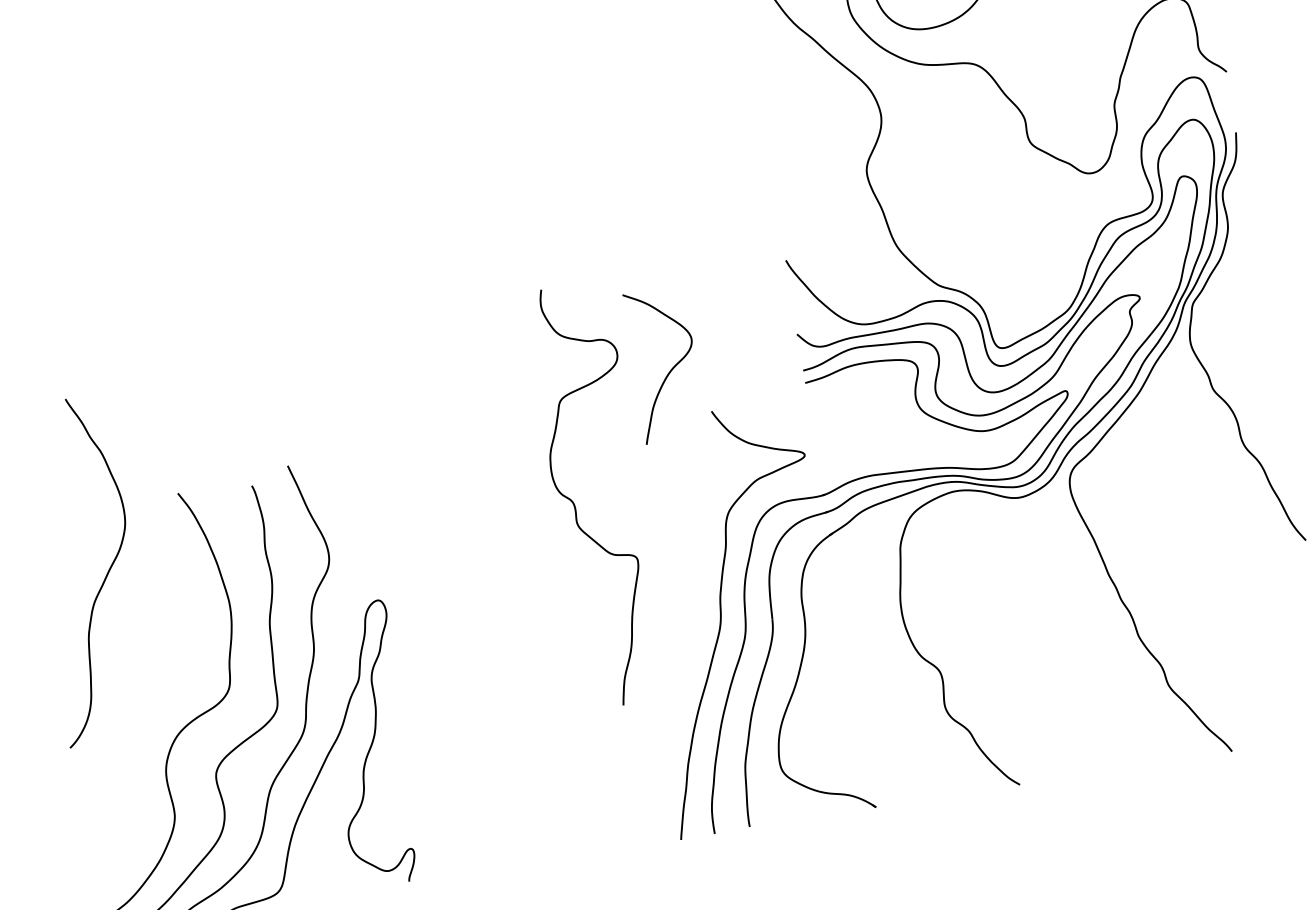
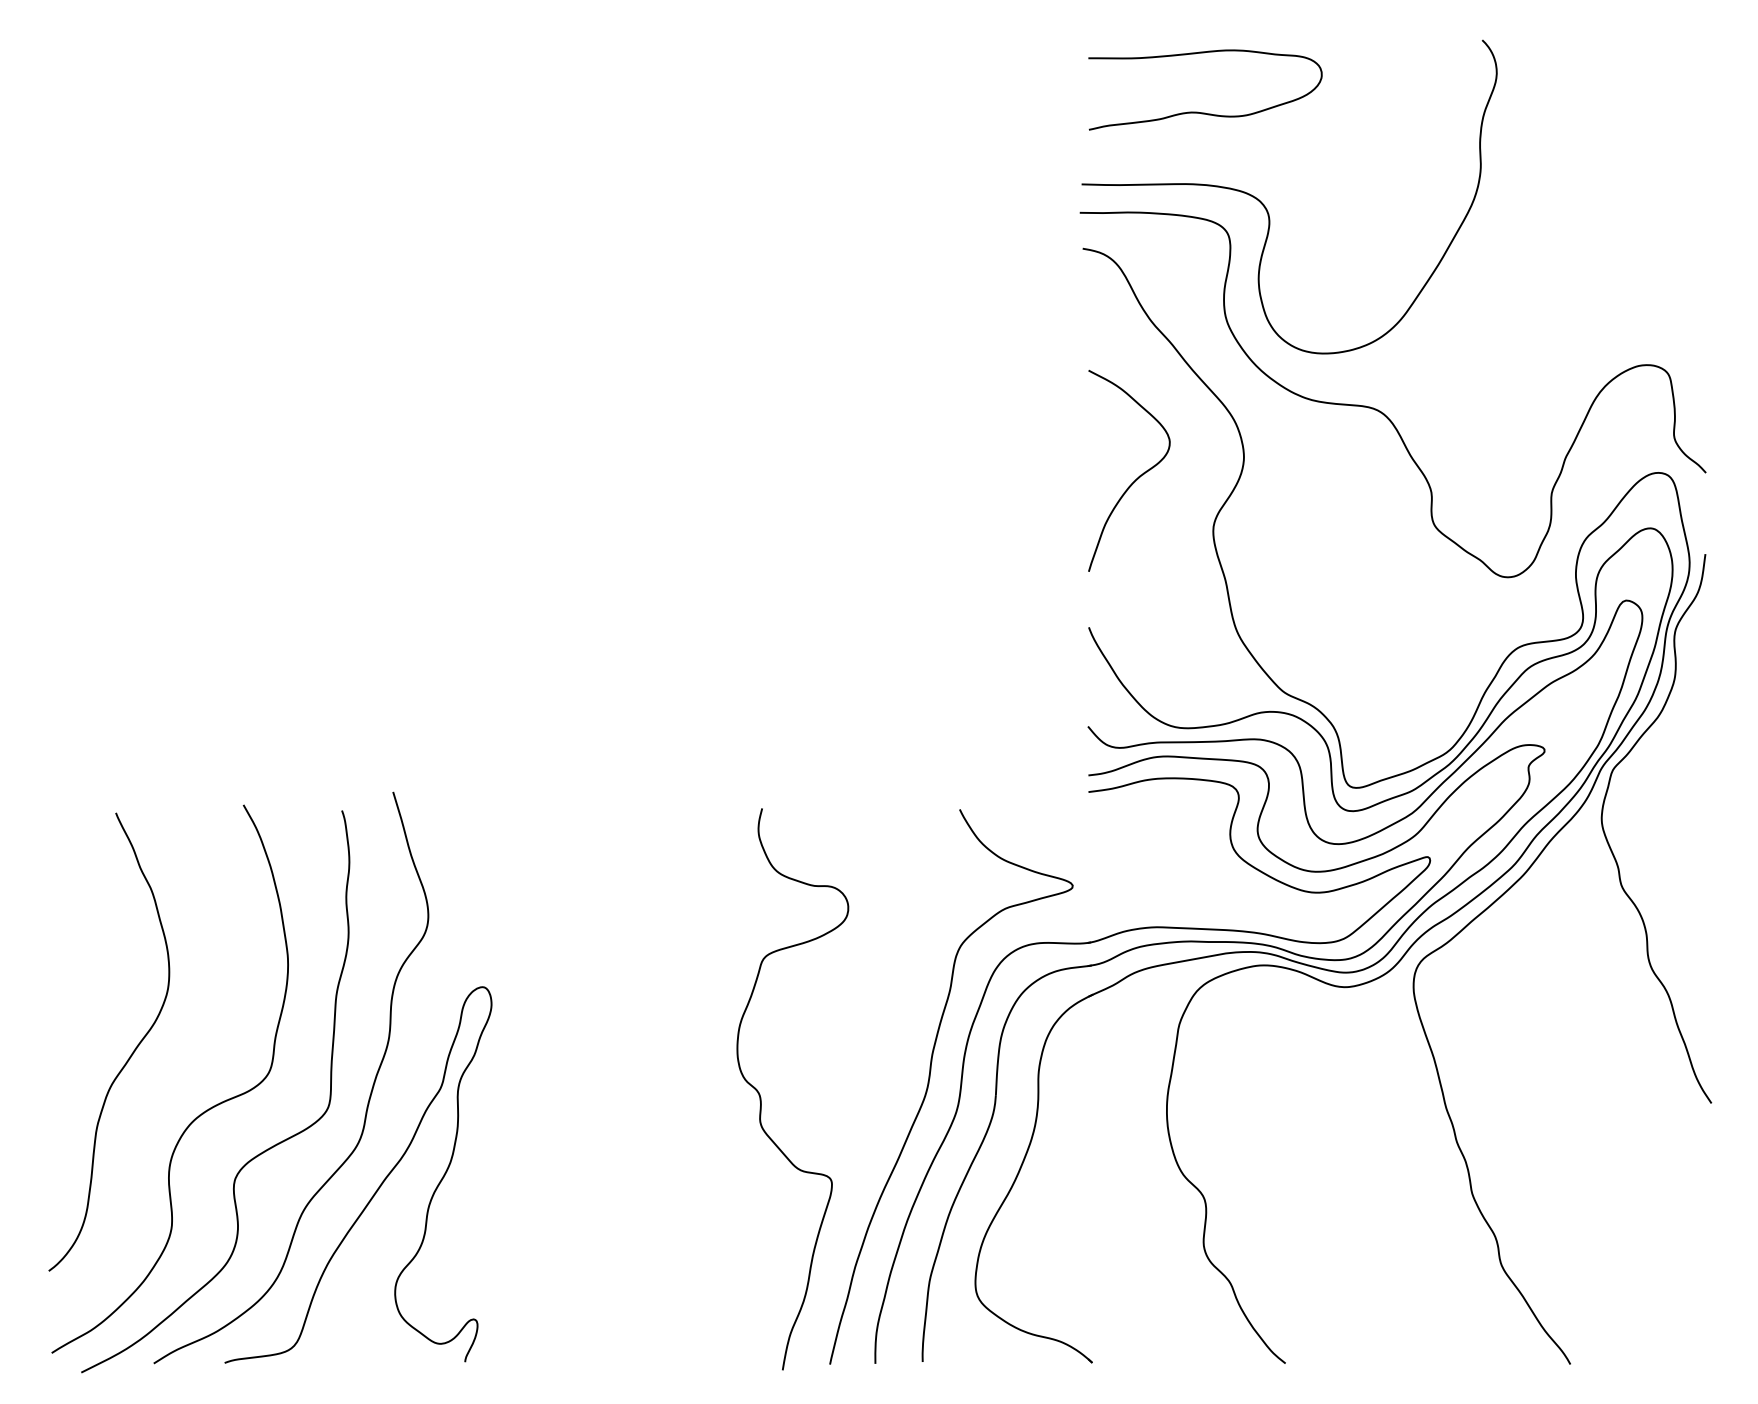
curve: (671, 368) -> (1137, 477), moved
curve: (575, 504) -> (761, 1097), moved
curve: (104, 578) -> (129, 1056), moved

